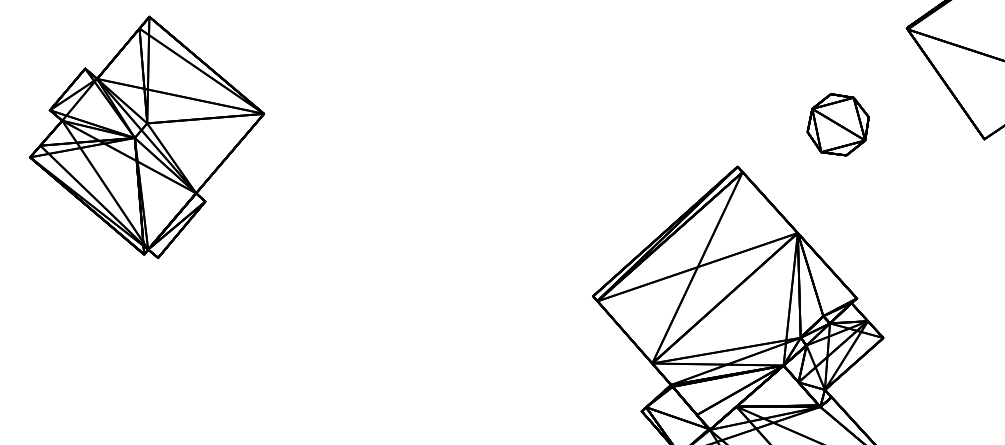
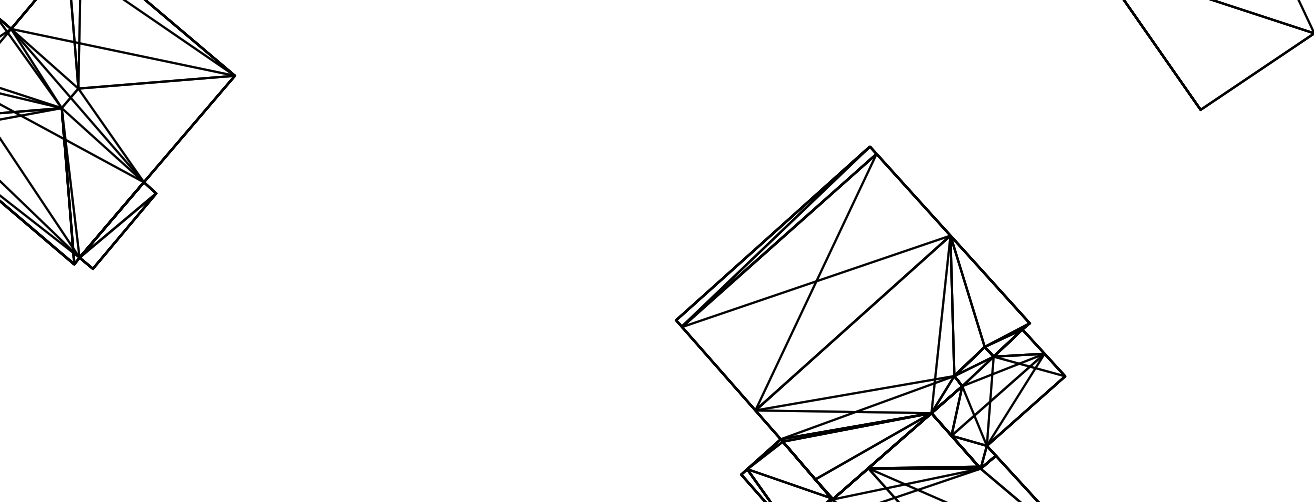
part: (837, 124) -> (1003, 90), removed

